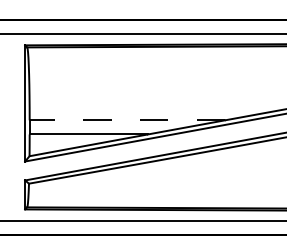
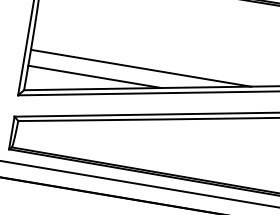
line: (127, 120) -> (141, 68), dashed -> solid

